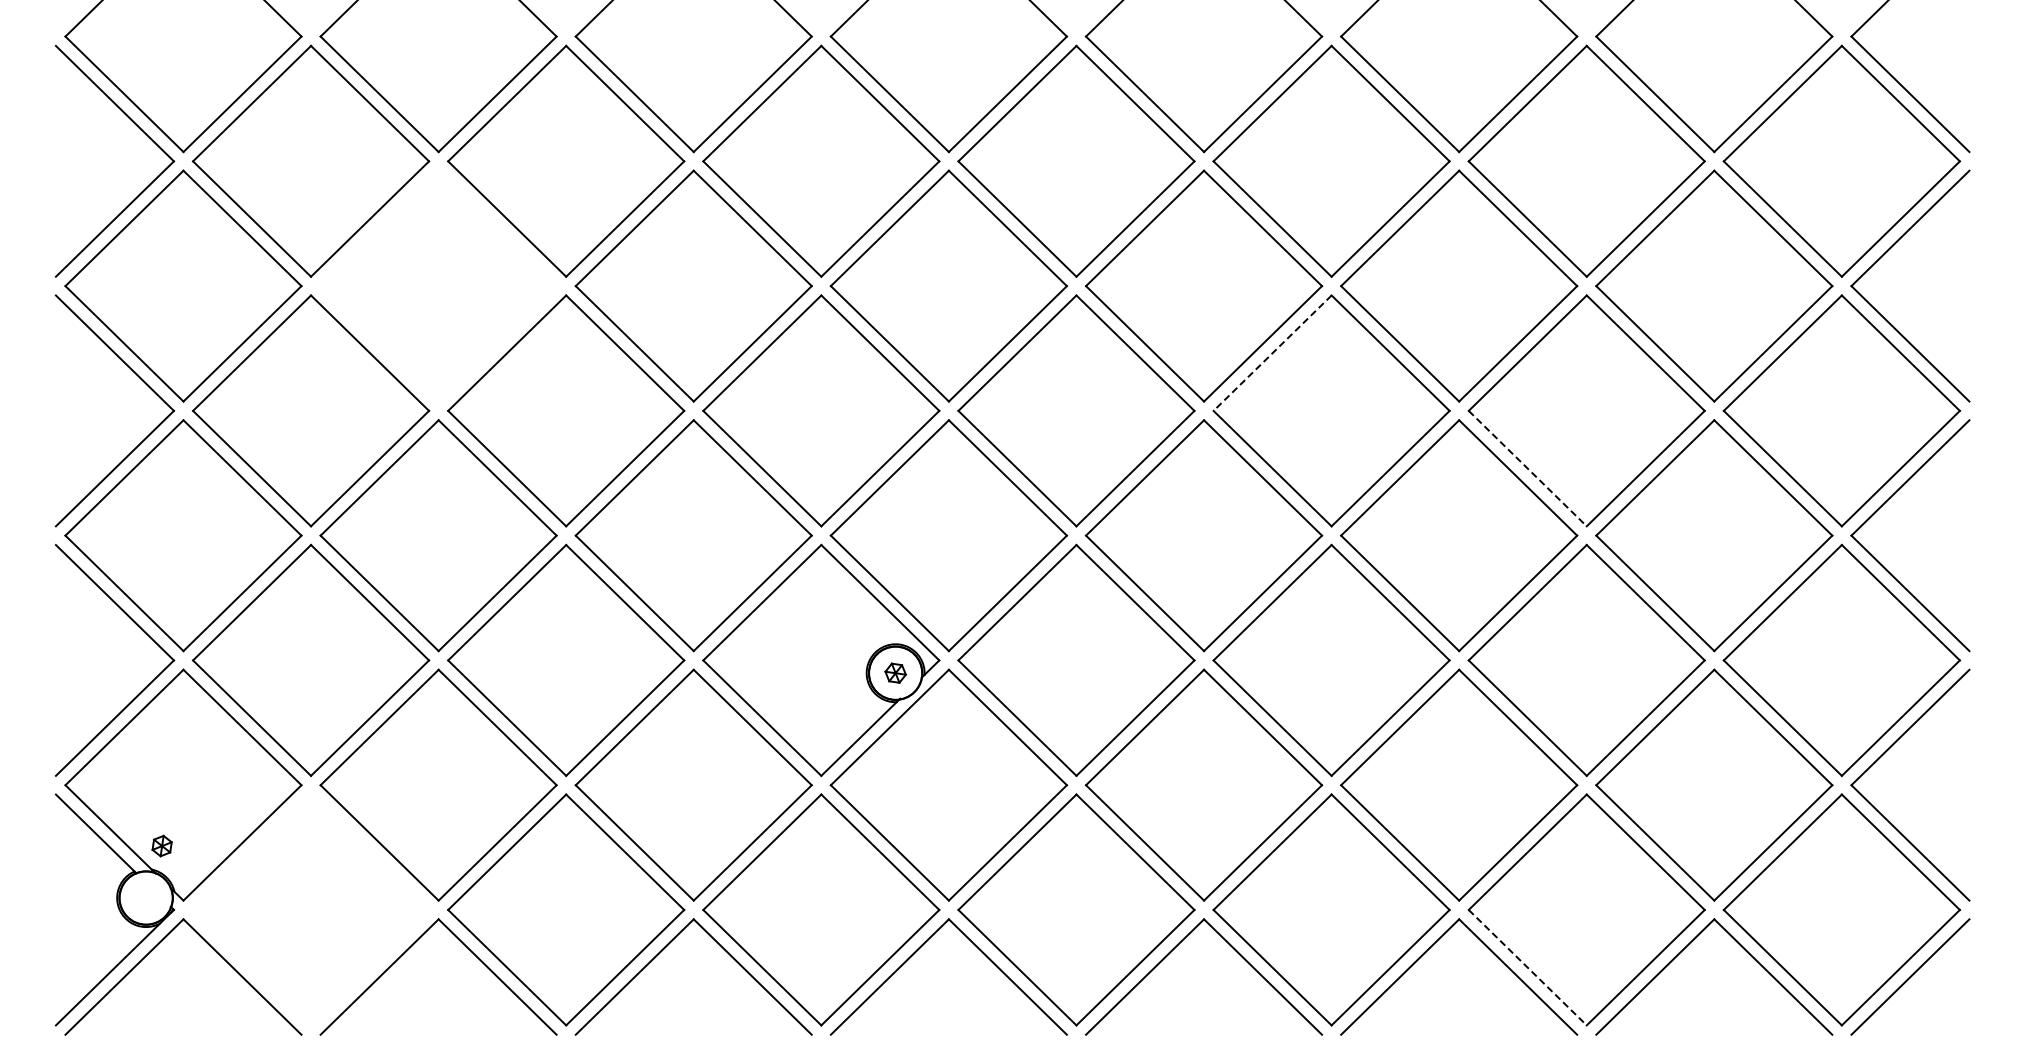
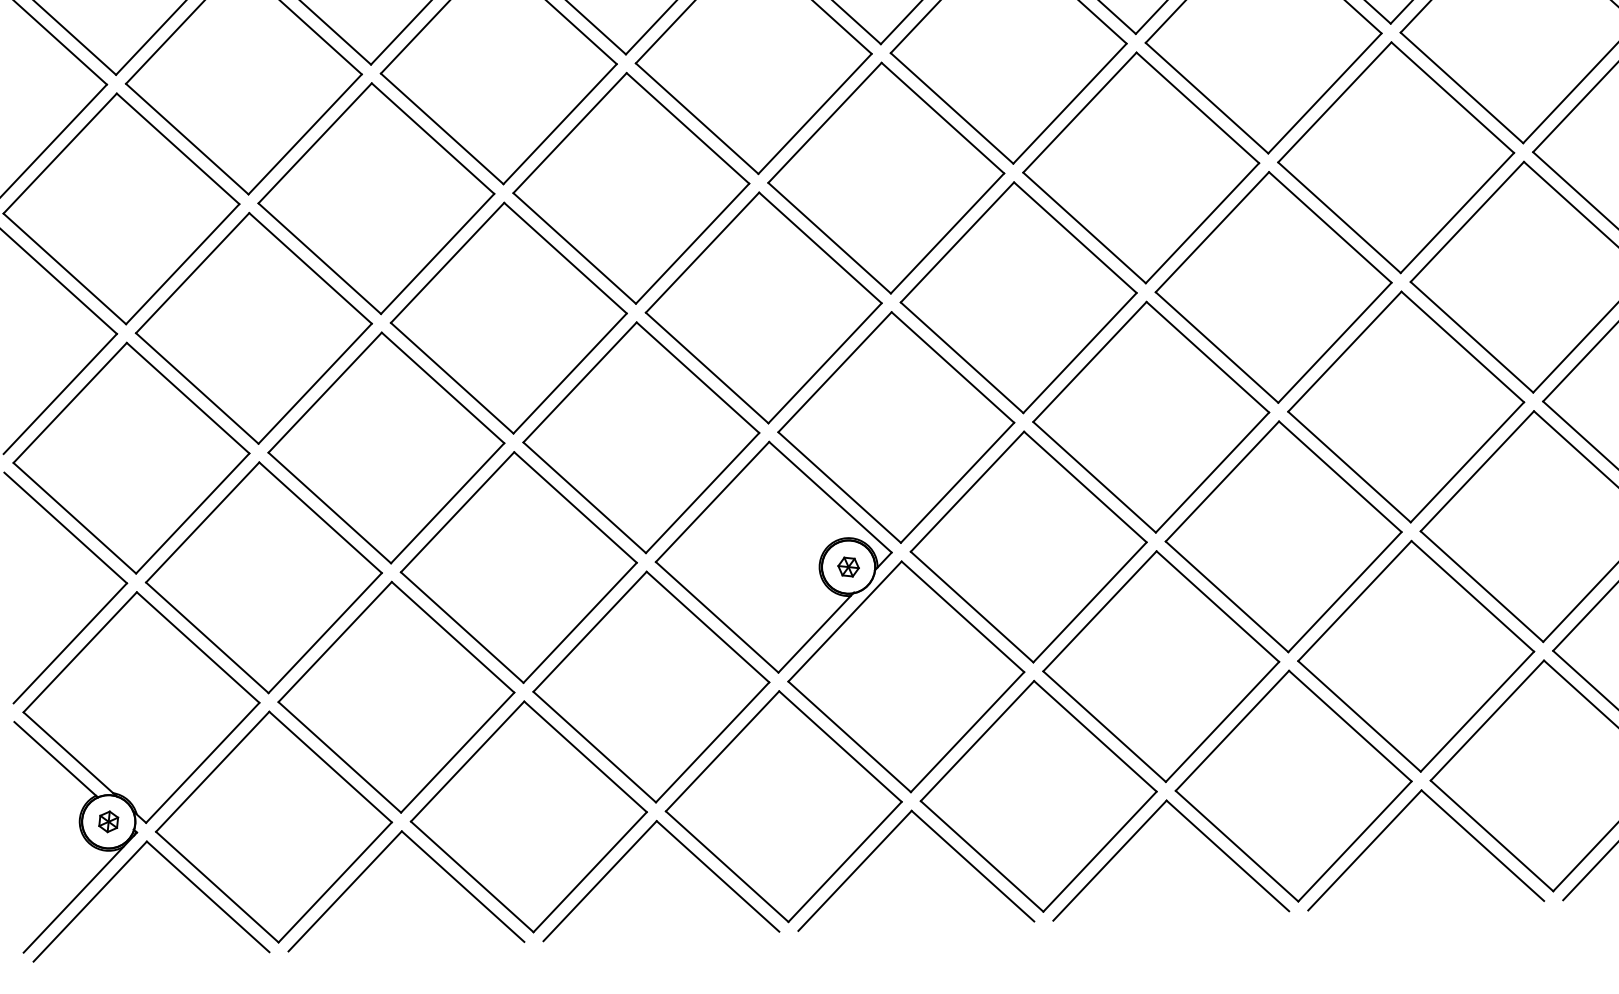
part: (438, 285) -> (376, 198), added
line: (1272, 353) -> (1212, 232), dashed -> solid
line: (1527, 468) -> (1471, 337), dashed -> solid
part: (161, 845) -> (108, 821), moved
part: (311, 909) -> (274, 826), added
line: (1527, 967) -> (1491, 835), dashed -> solid

